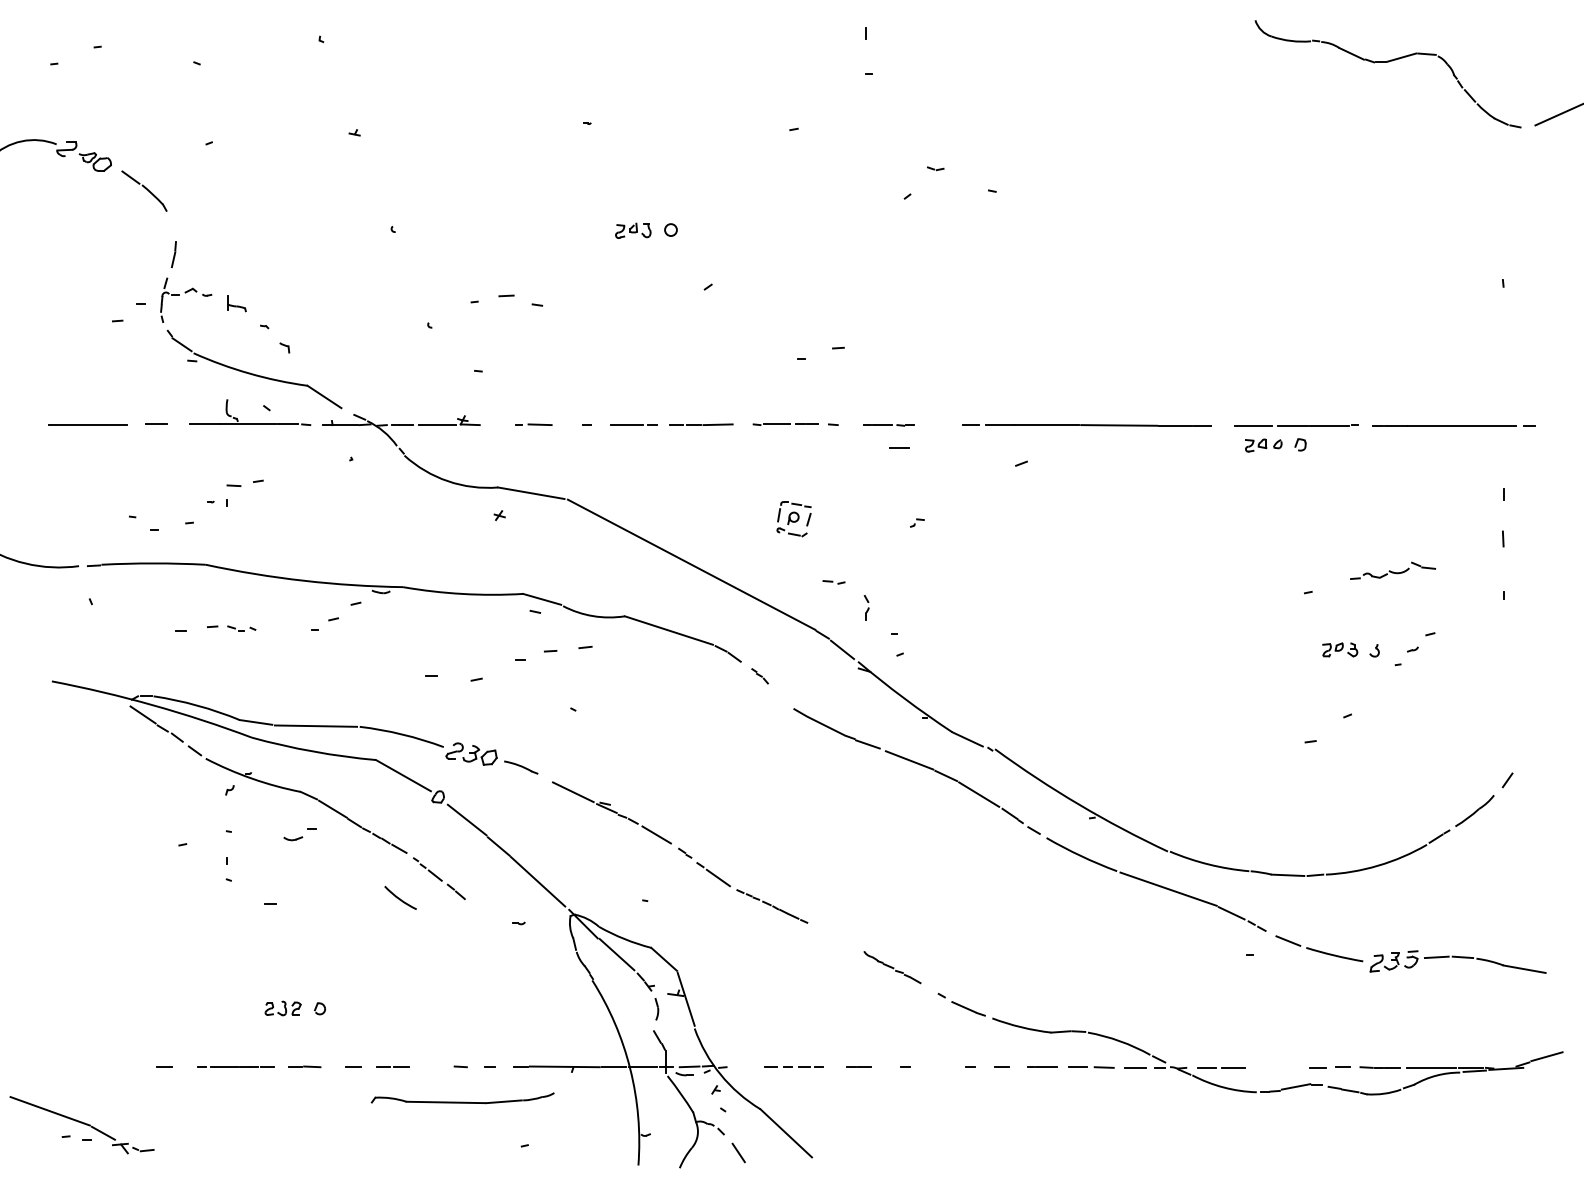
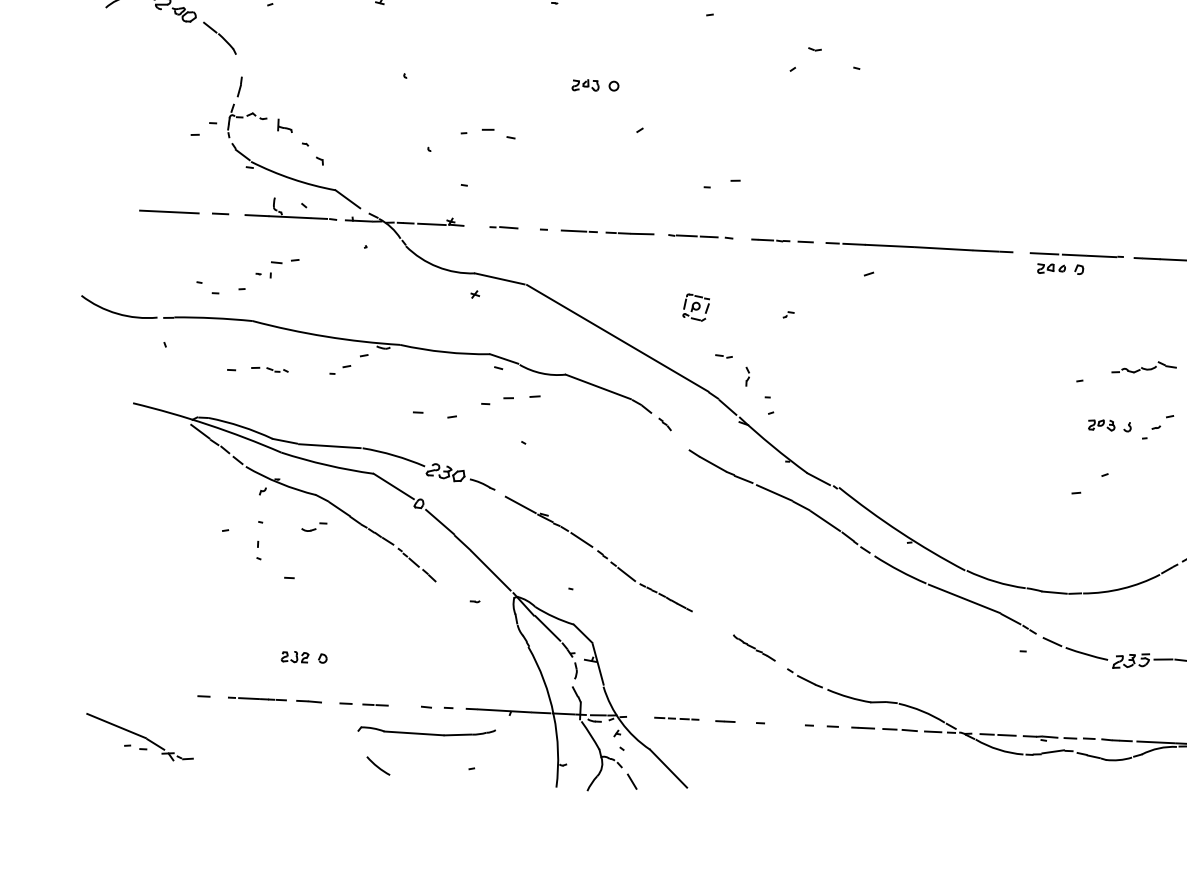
line: (899, 447) -> (805, 241), moved
arc: (399, 897) -> (377, 765), moved
part: (1278, 1069) -> (1040, 738), added

